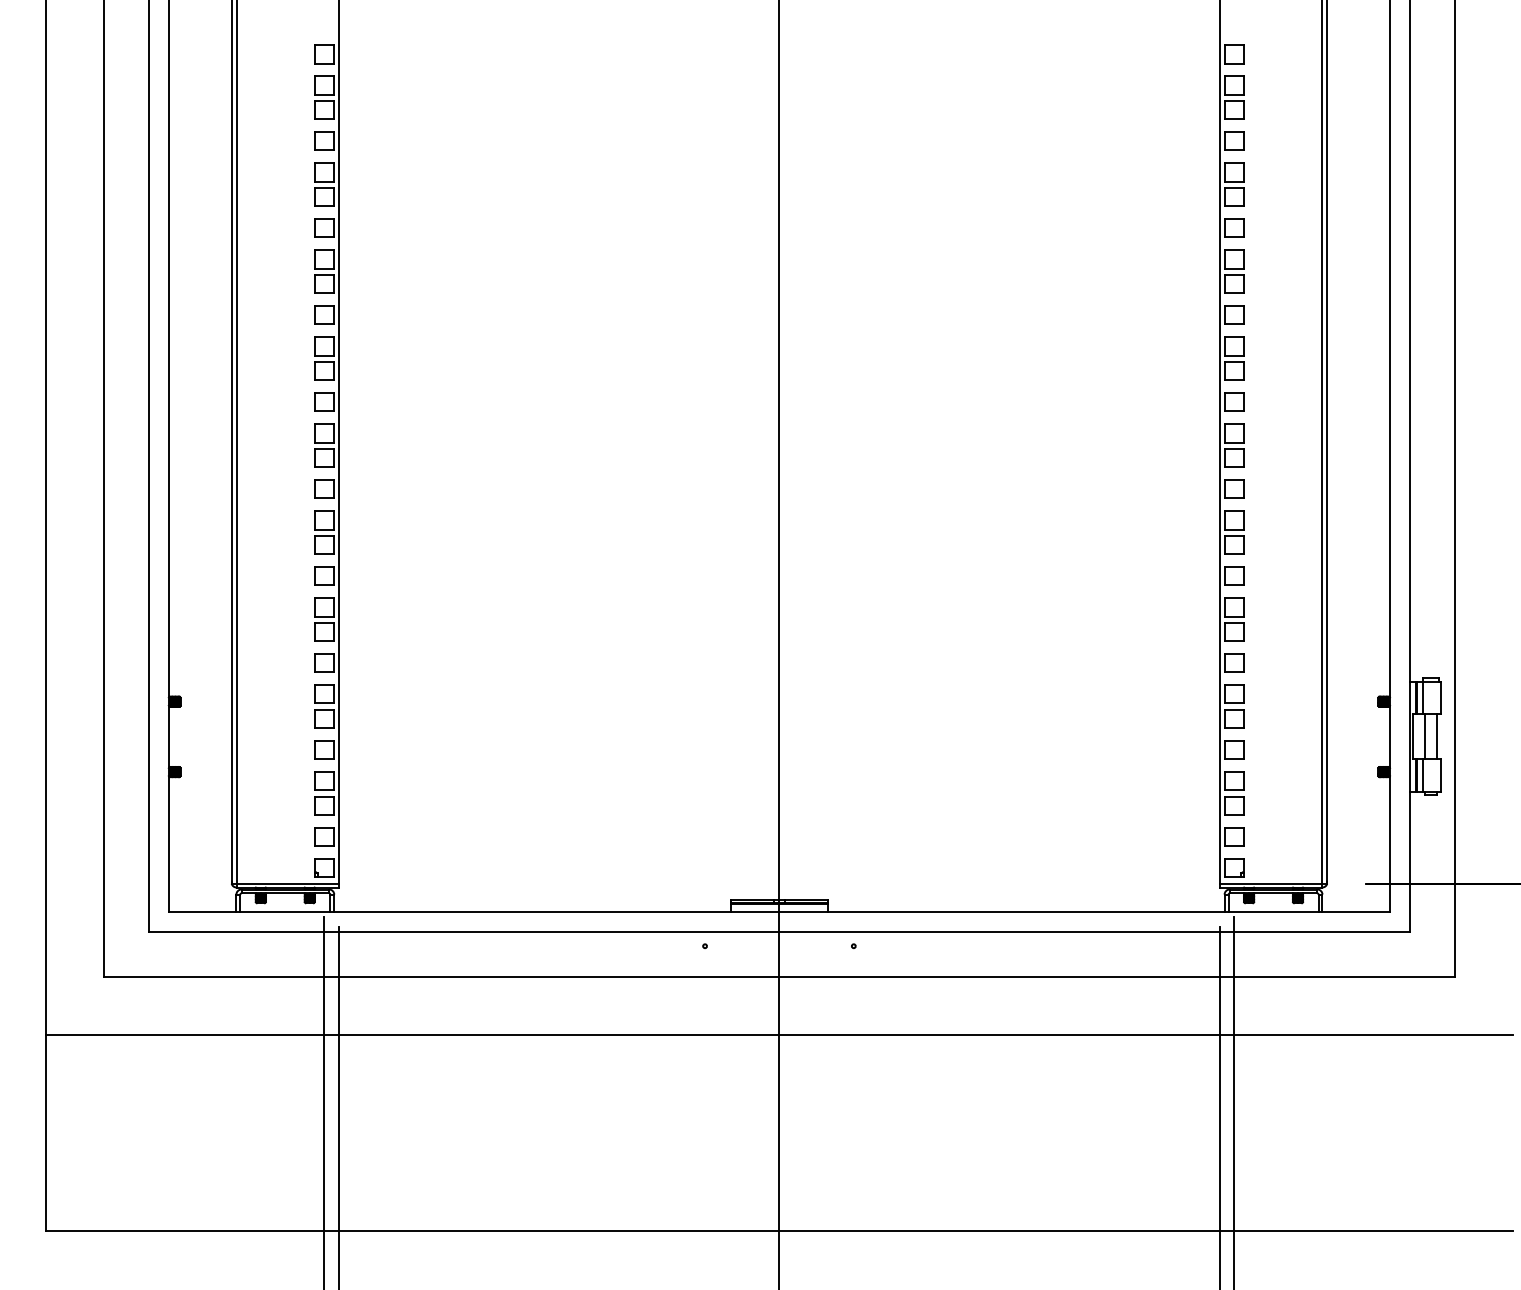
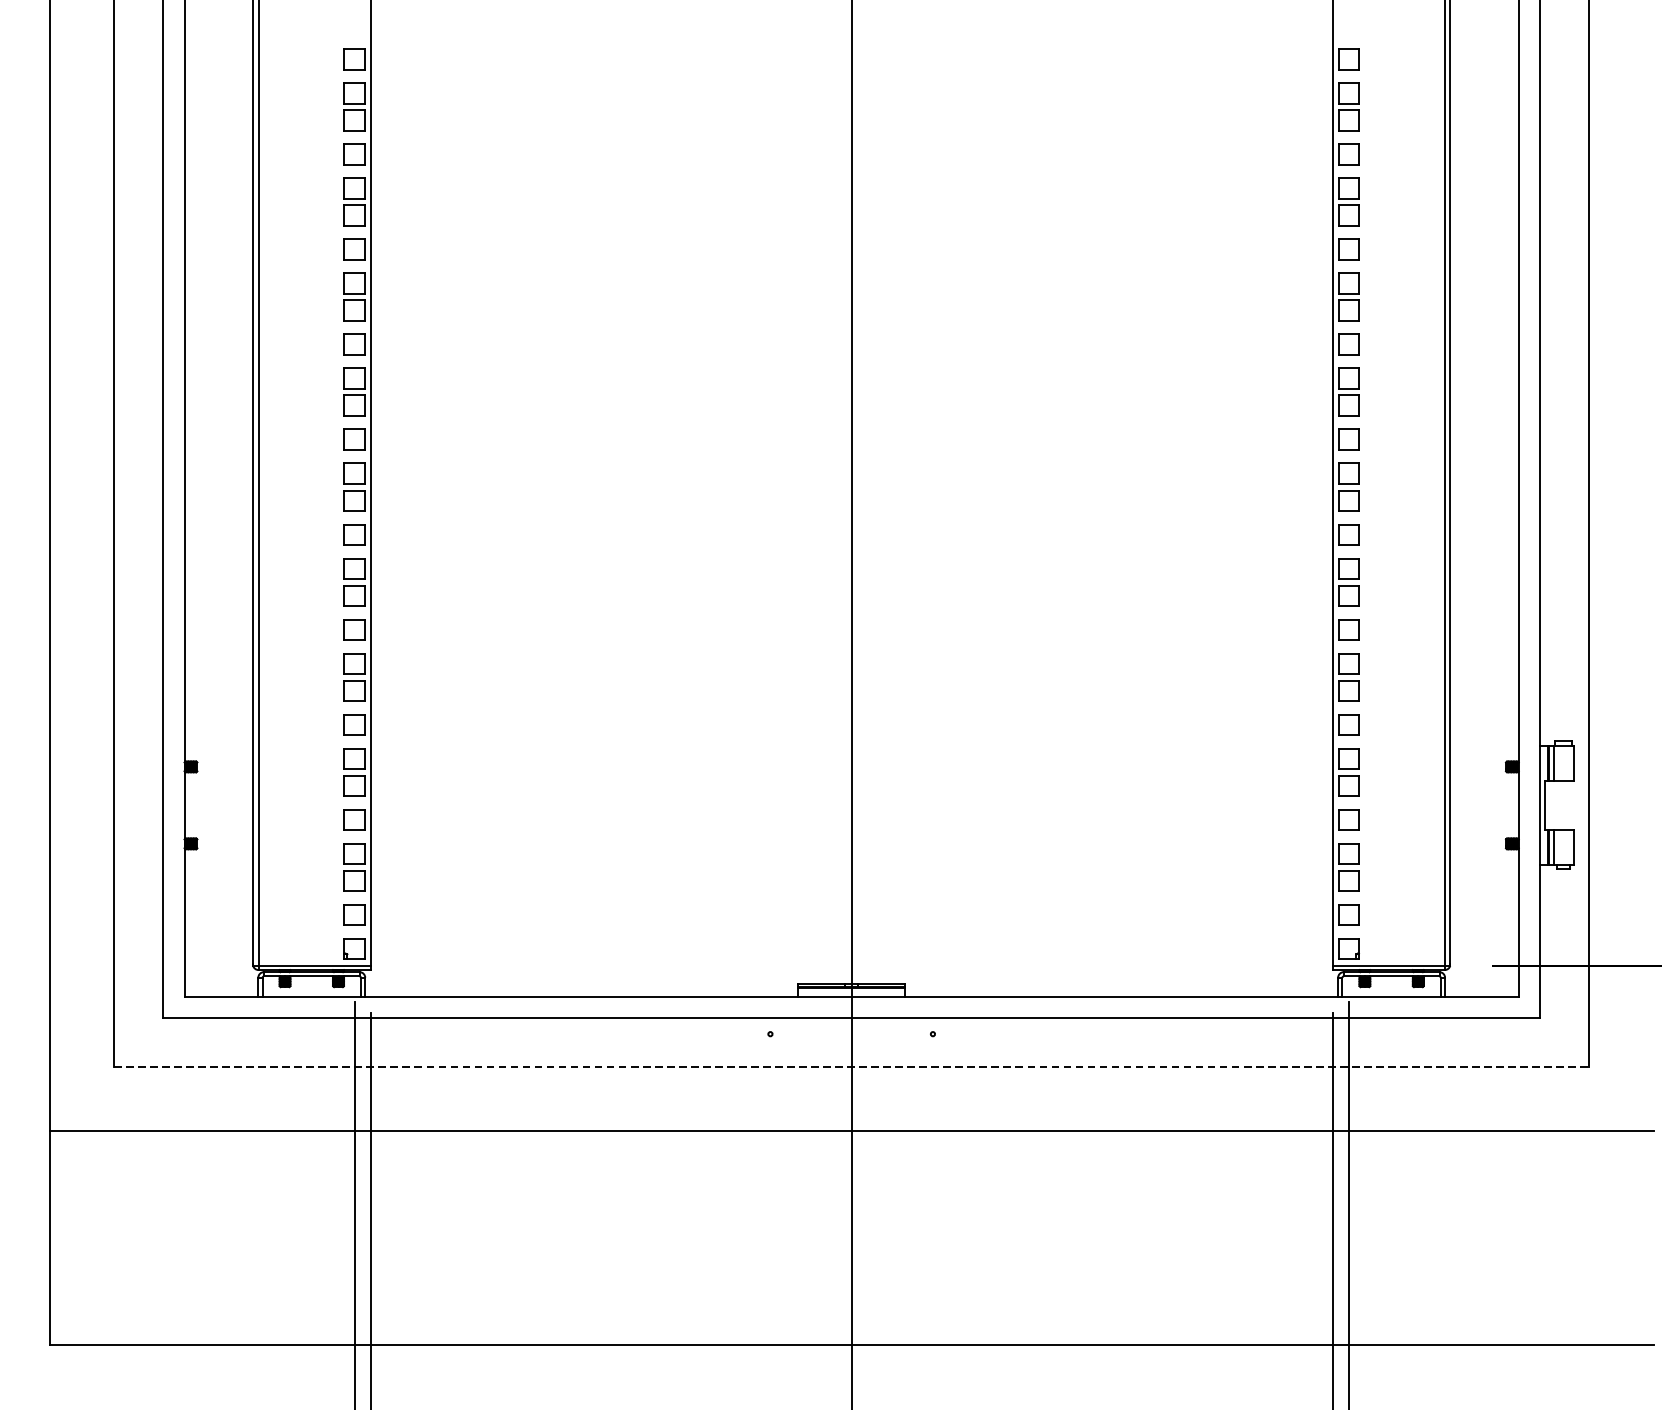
line: (1425, 736) -> (1557, 804), removed
line: (1436, 736) -> (1569, 804), removed
line: (779, 976) -> (851, 1067), solid -> dashed

